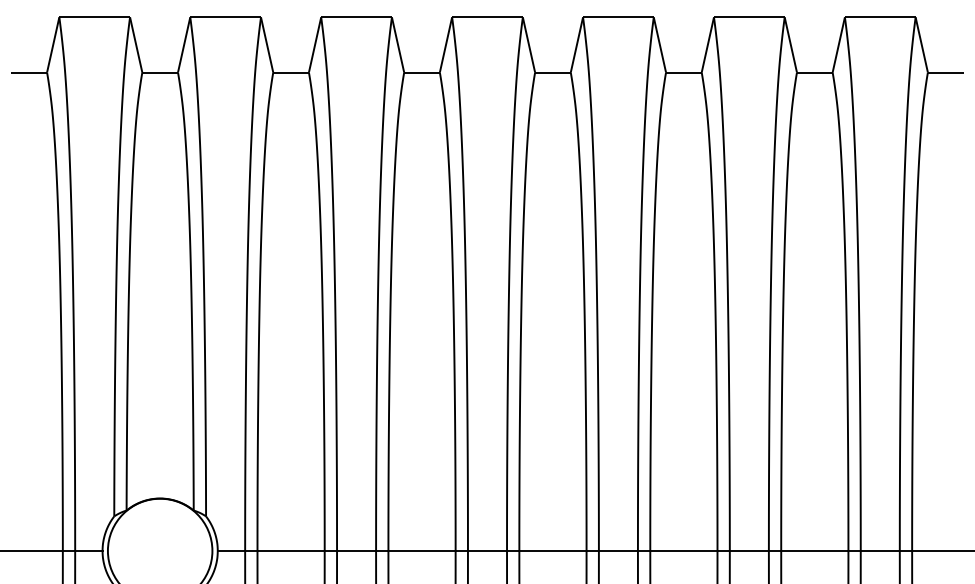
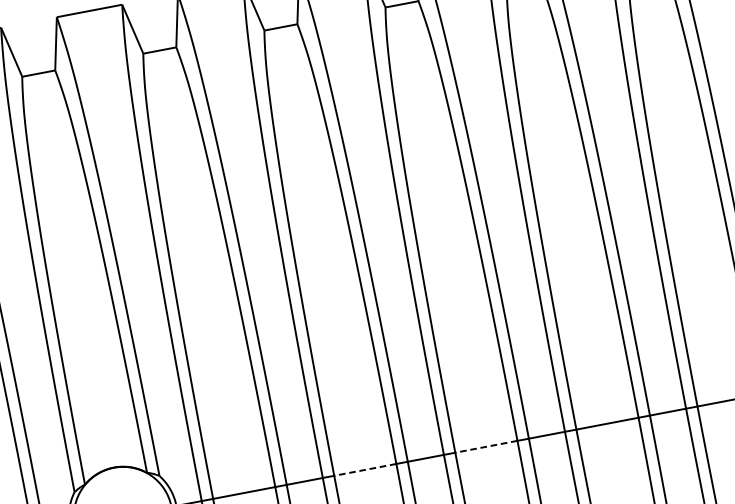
line: (422, 550) -> (365, 469), solid -> dashed
line: (552, 550) -> (485, 446), solid -> dashed

